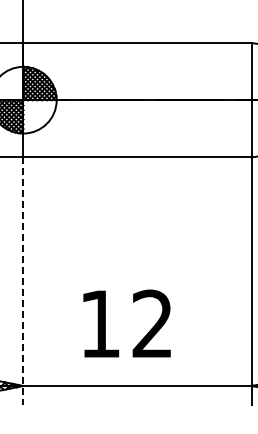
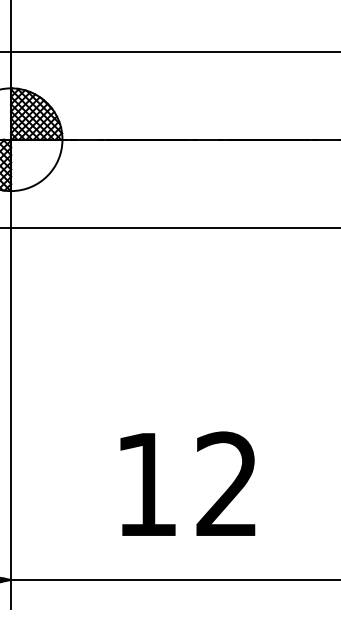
line: (23, 281) -> (11, 418), dashed -> solid
text: (126, 323) -> (186, 483), moved

